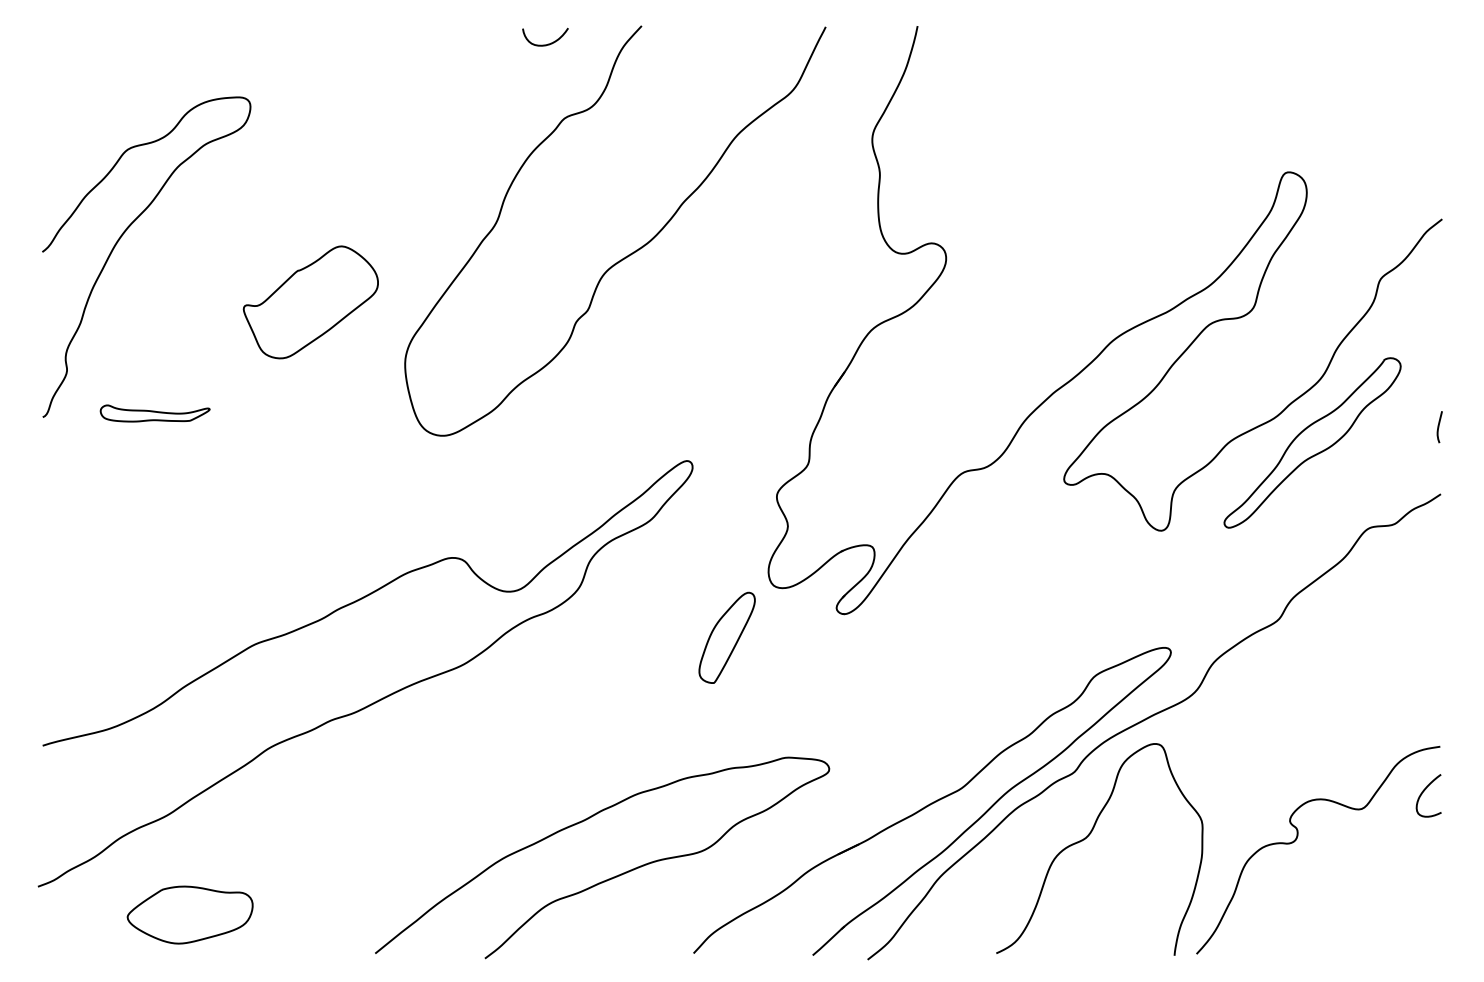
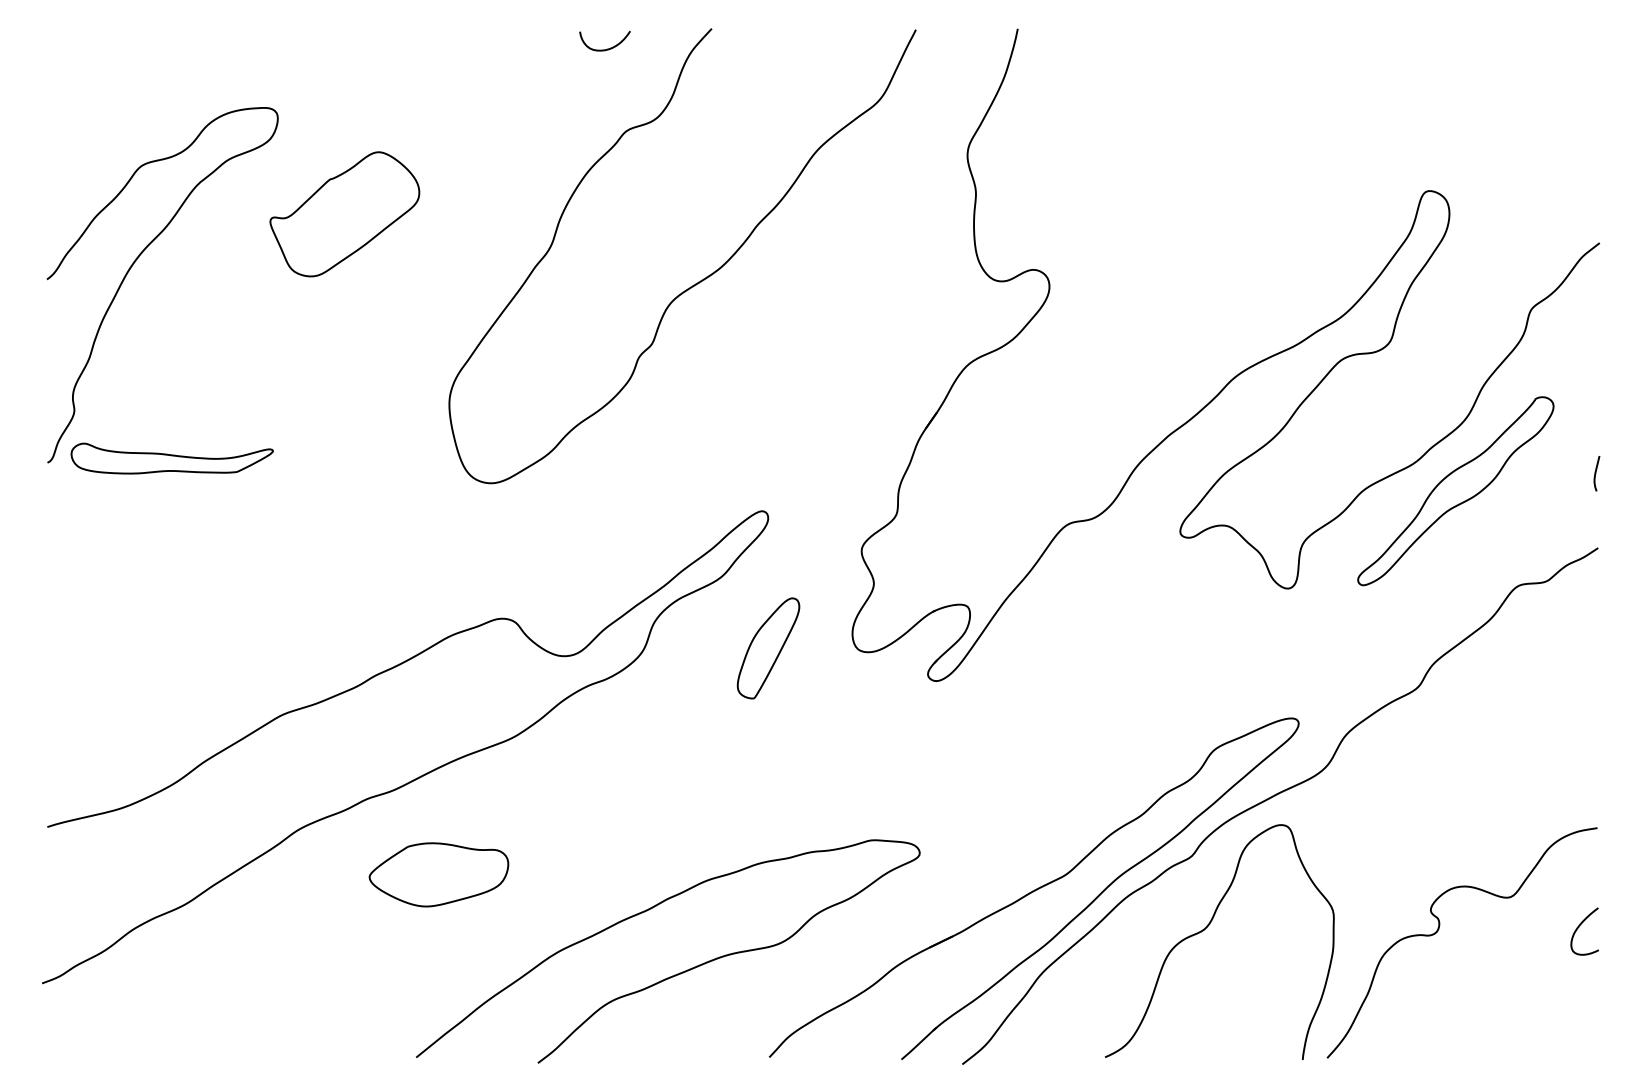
part: (310, 302) -> (344, 214), moved
part: (154, 413) -> (171, 458), size x1.67
part: (727, 637) -> (768, 648), moved
curve: (1424, 792) -> (1579, 927), moved
part: (189, 914) -> (438, 874), moved

